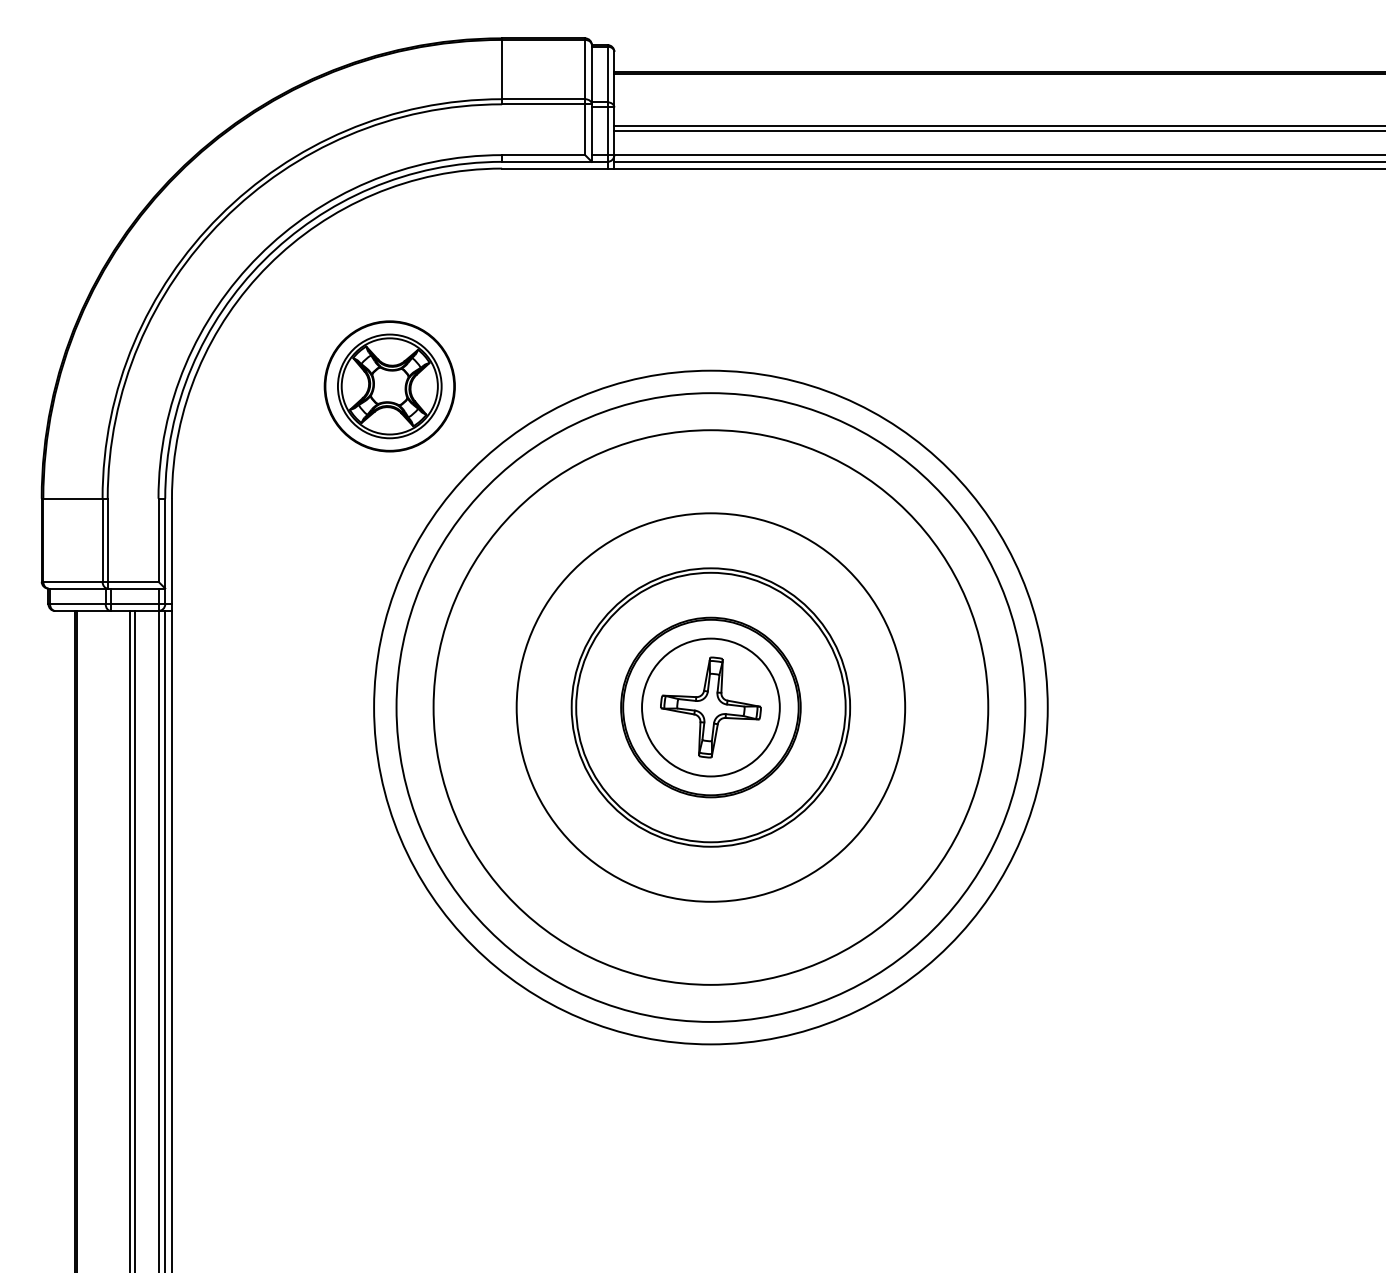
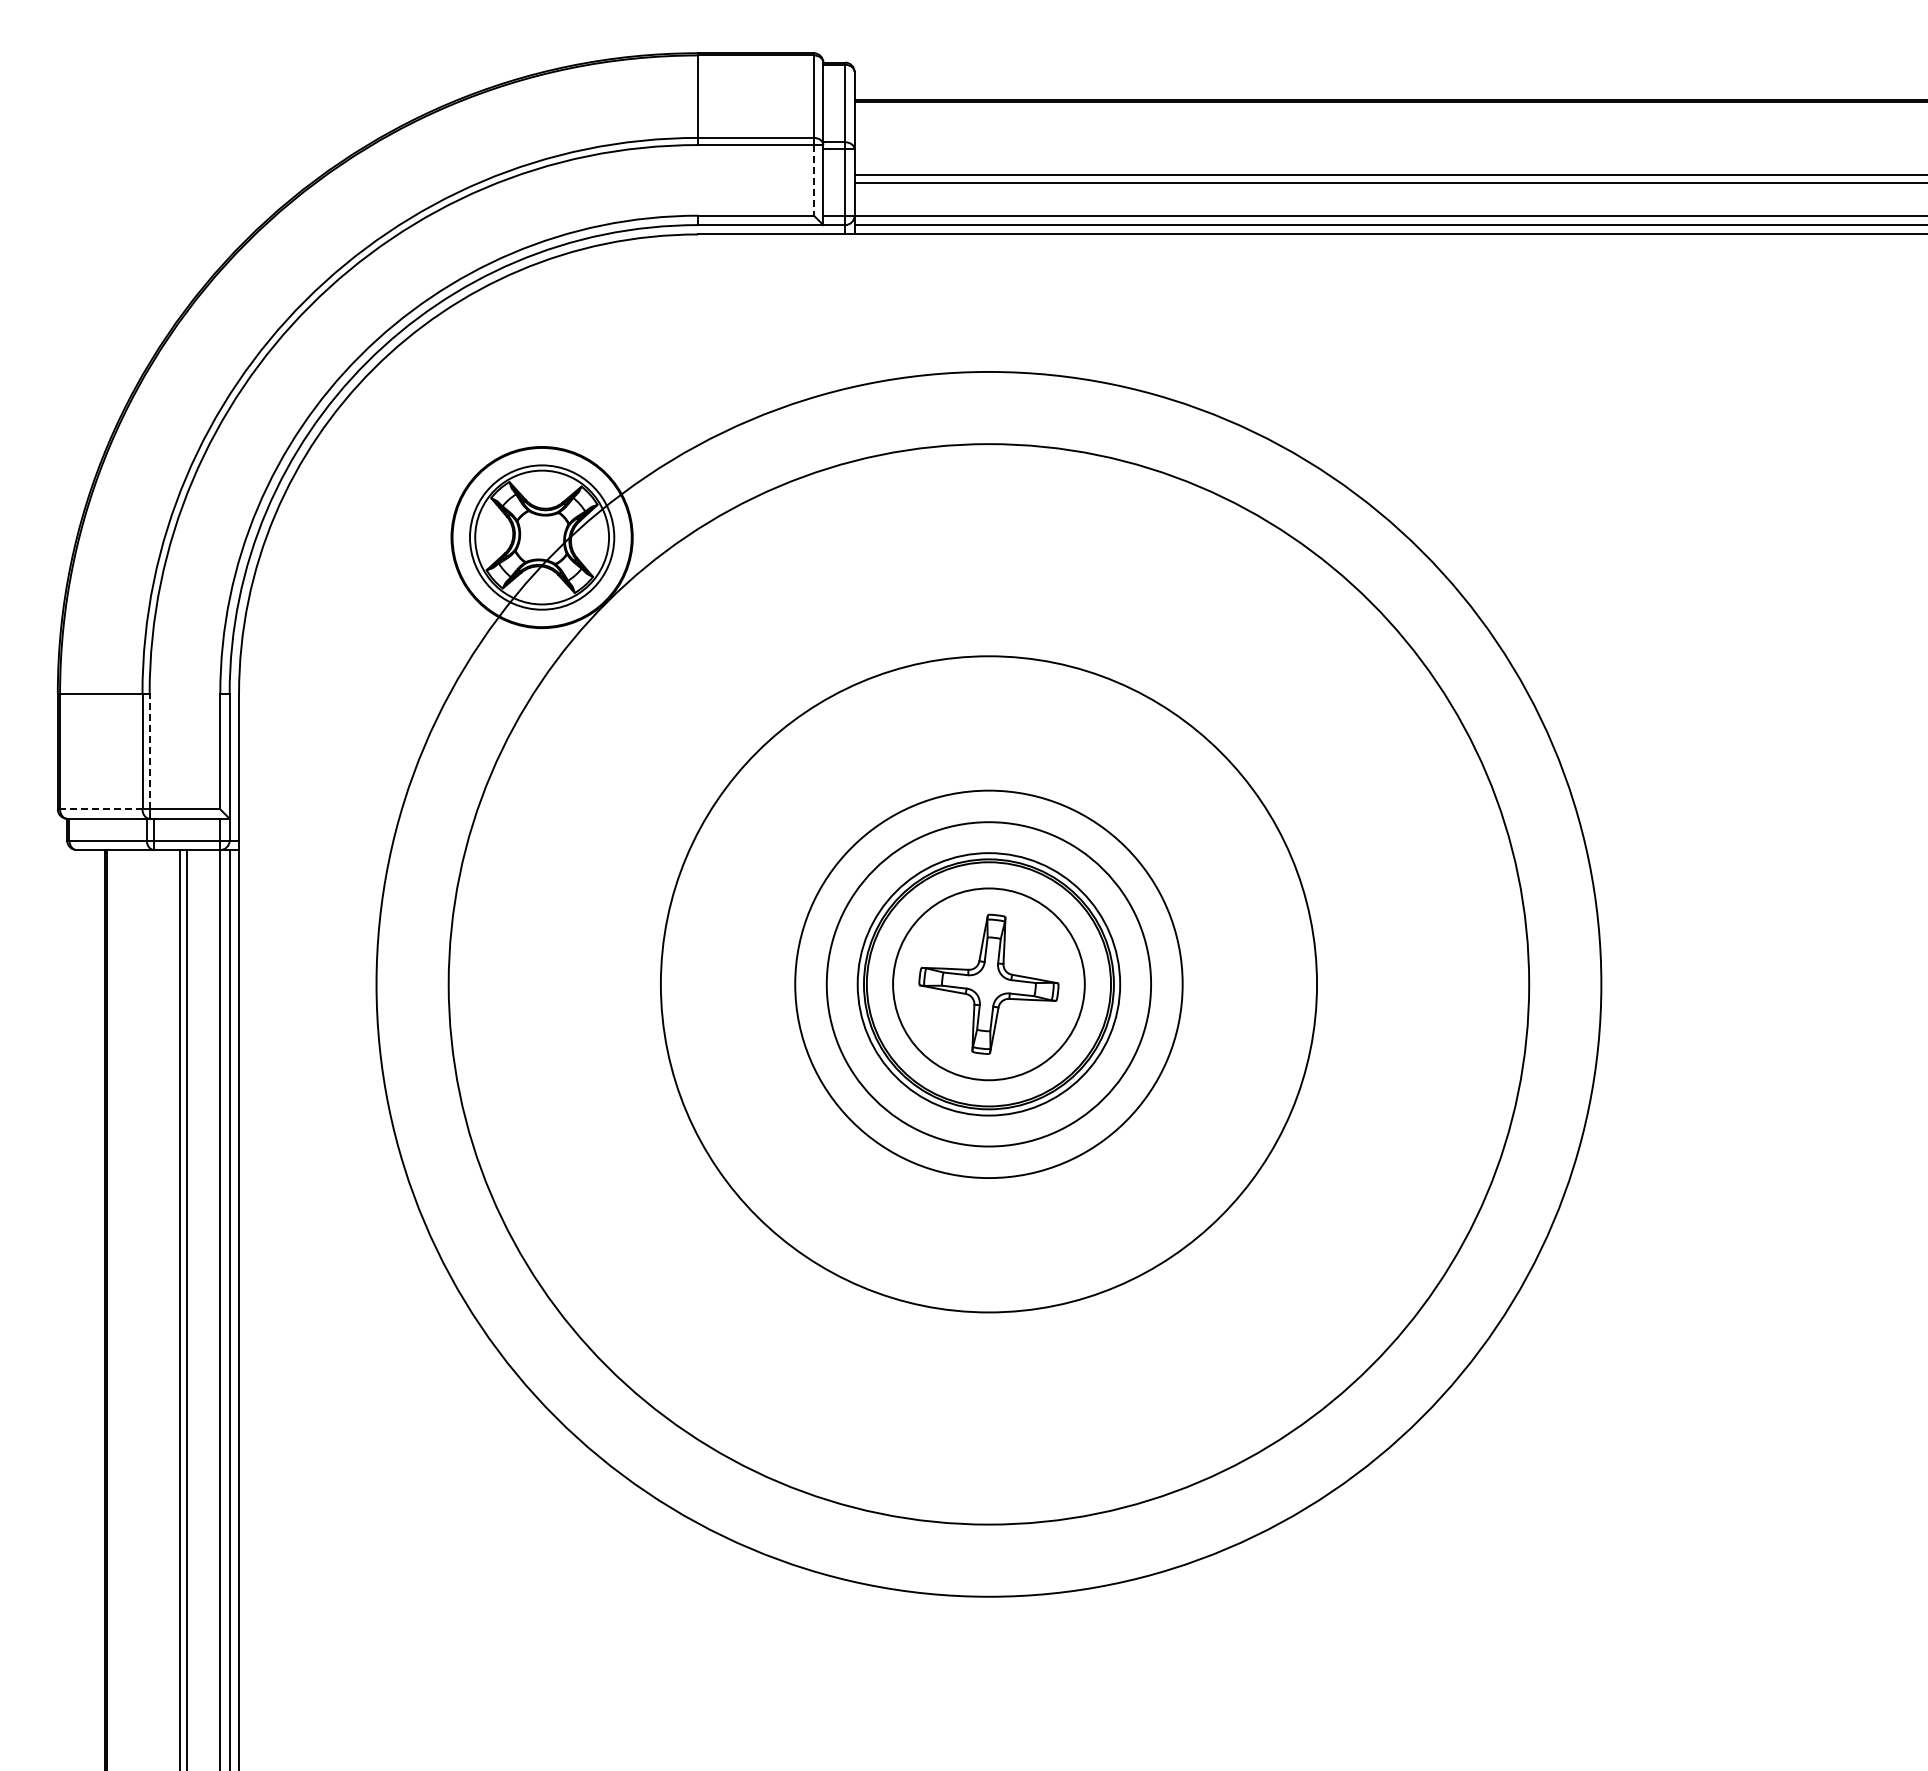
line: (584, 129) -> (813, 180), solid -> dashed
line: (107, 540) -> (149, 751), solid -> dashed
line: (72, 581) -> (100, 809), solid -> dashed
circle: (710, 706) -> (988, 983), size x0.7
circle: (710, 706) -> (988, 983), size x1.4
circle: (710, 707) -> (988, 984), size x0.6
circle: (710, 707) -> (988, 984), size x0.7
circle: (710, 707) -> (988, 984), size x1.4

